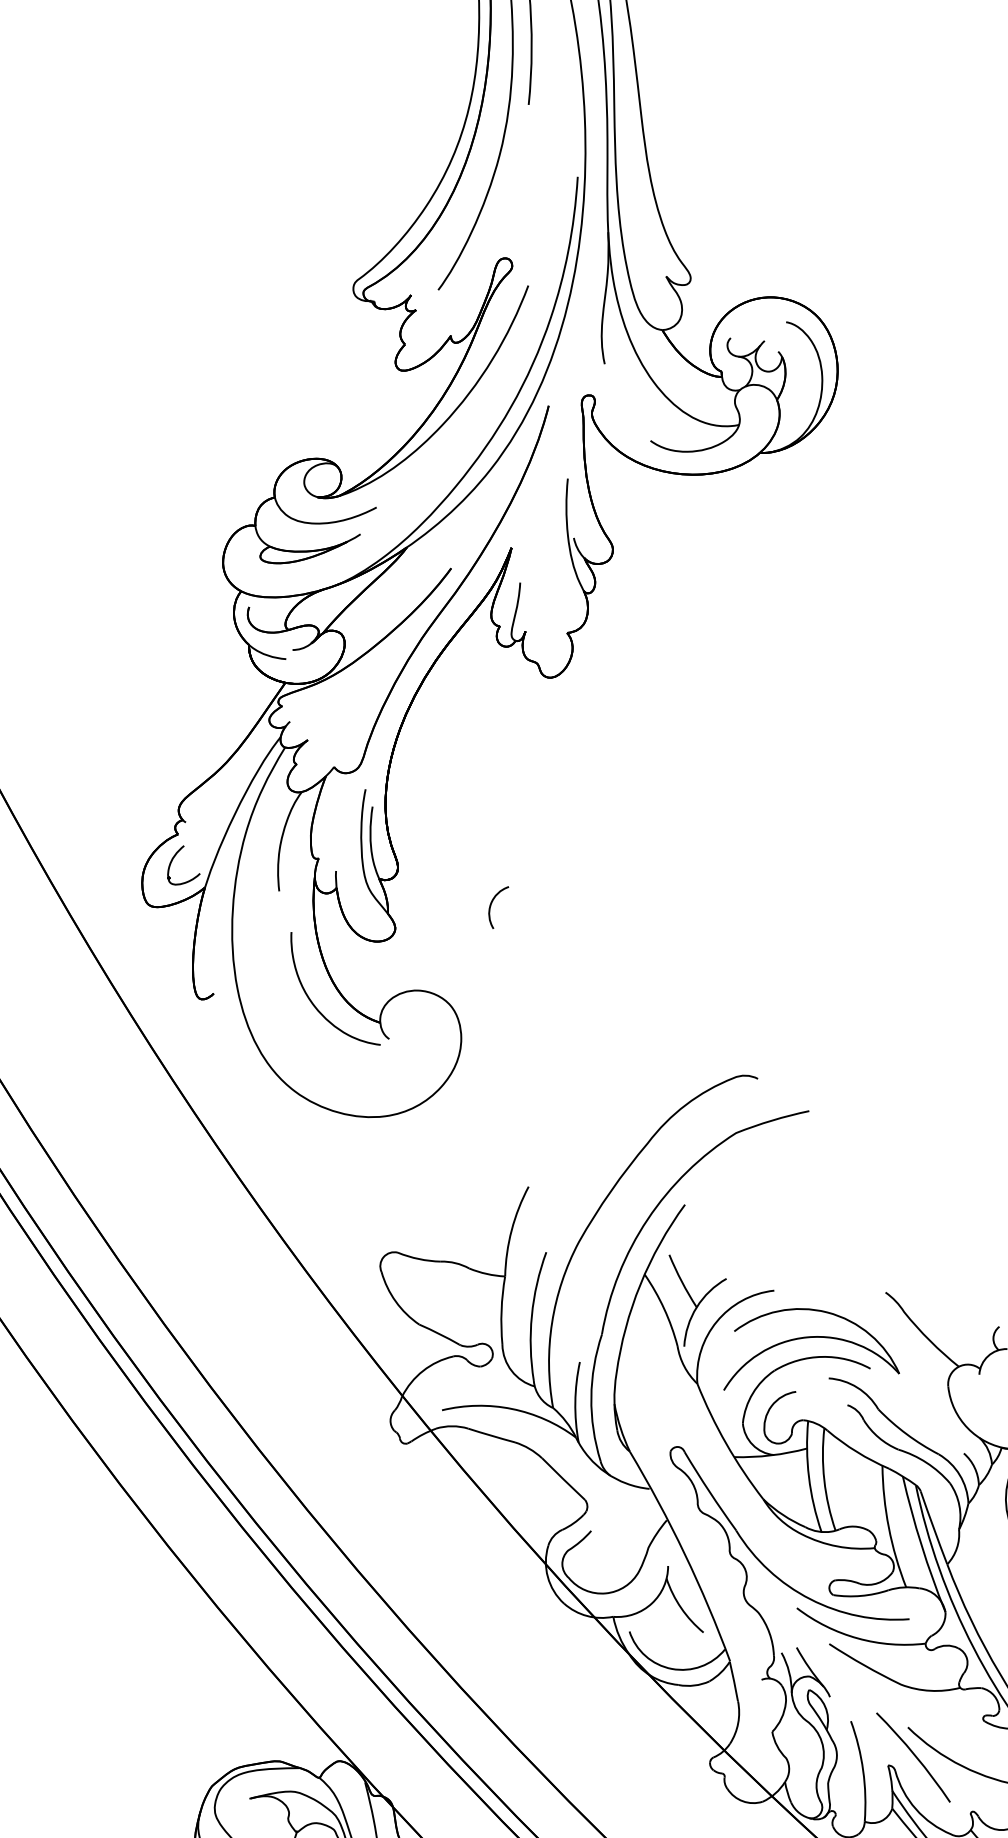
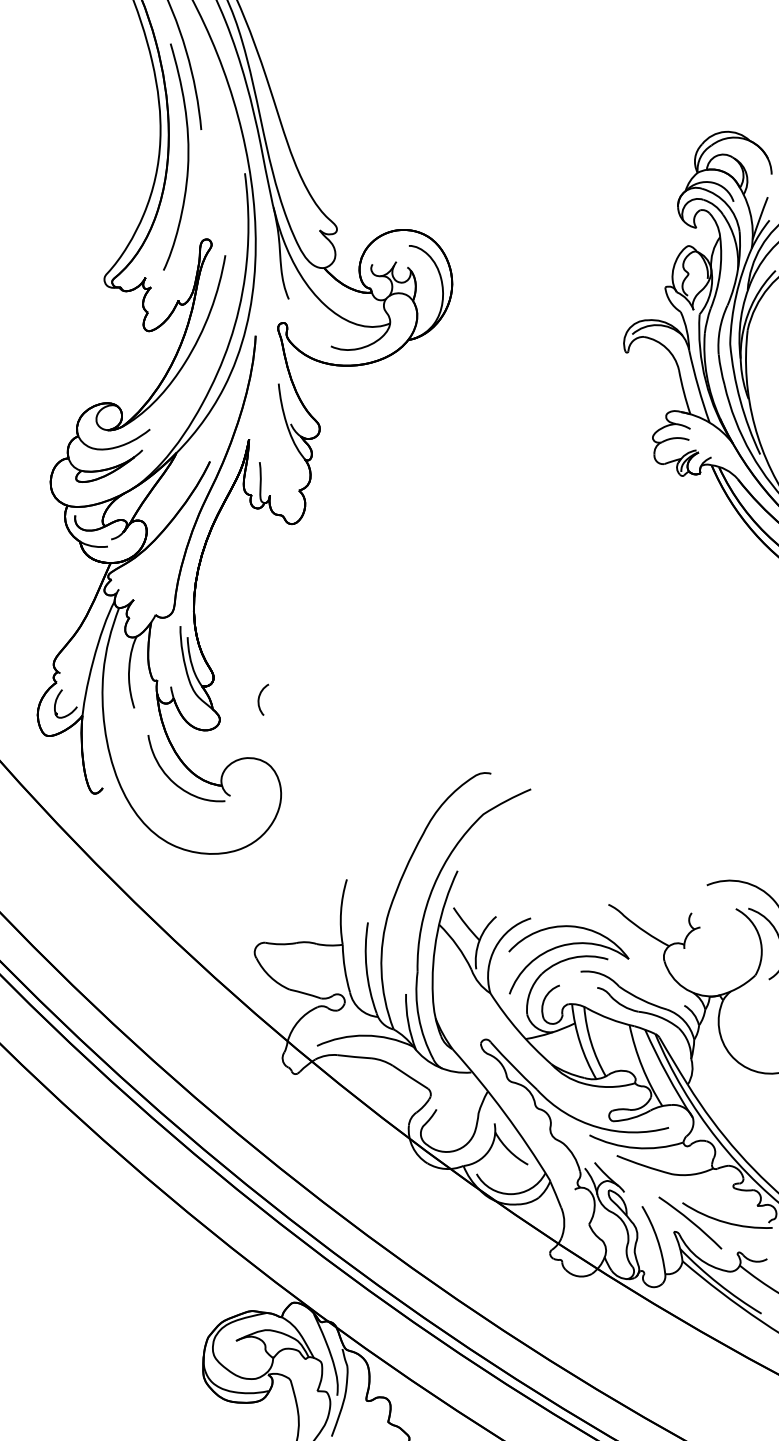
part: (497, 906) -> (263, 699), moved

